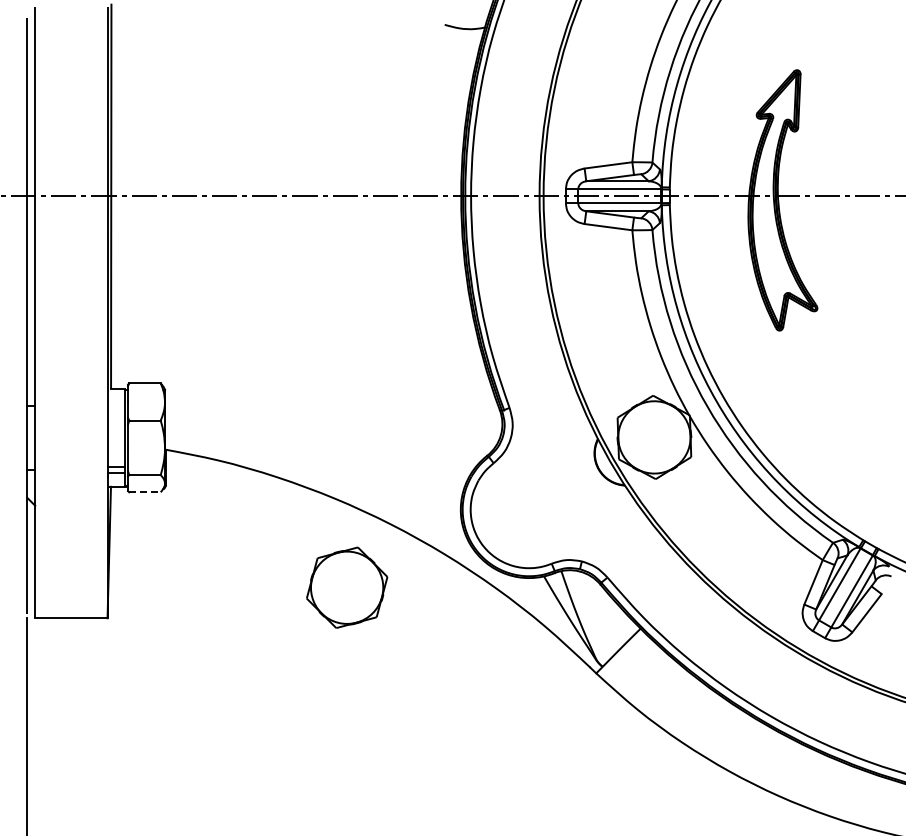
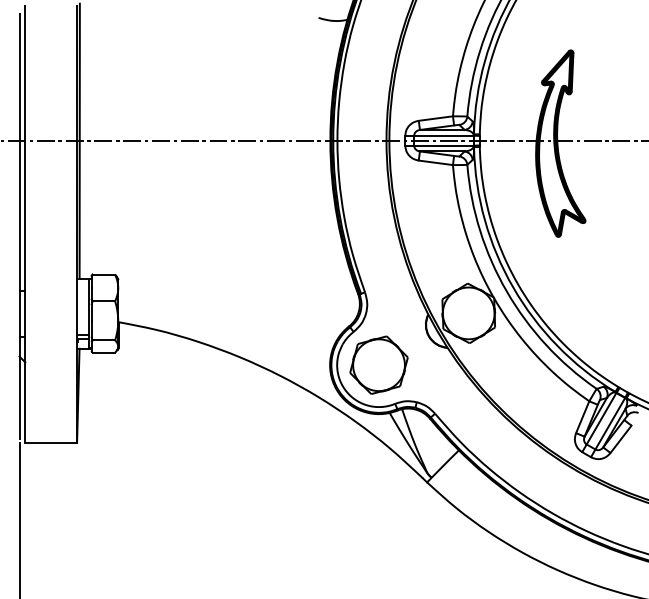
line: (144, 492) -> (103, 352), dashed -> solid
part: (347, 587) -> (379, 365), moved

